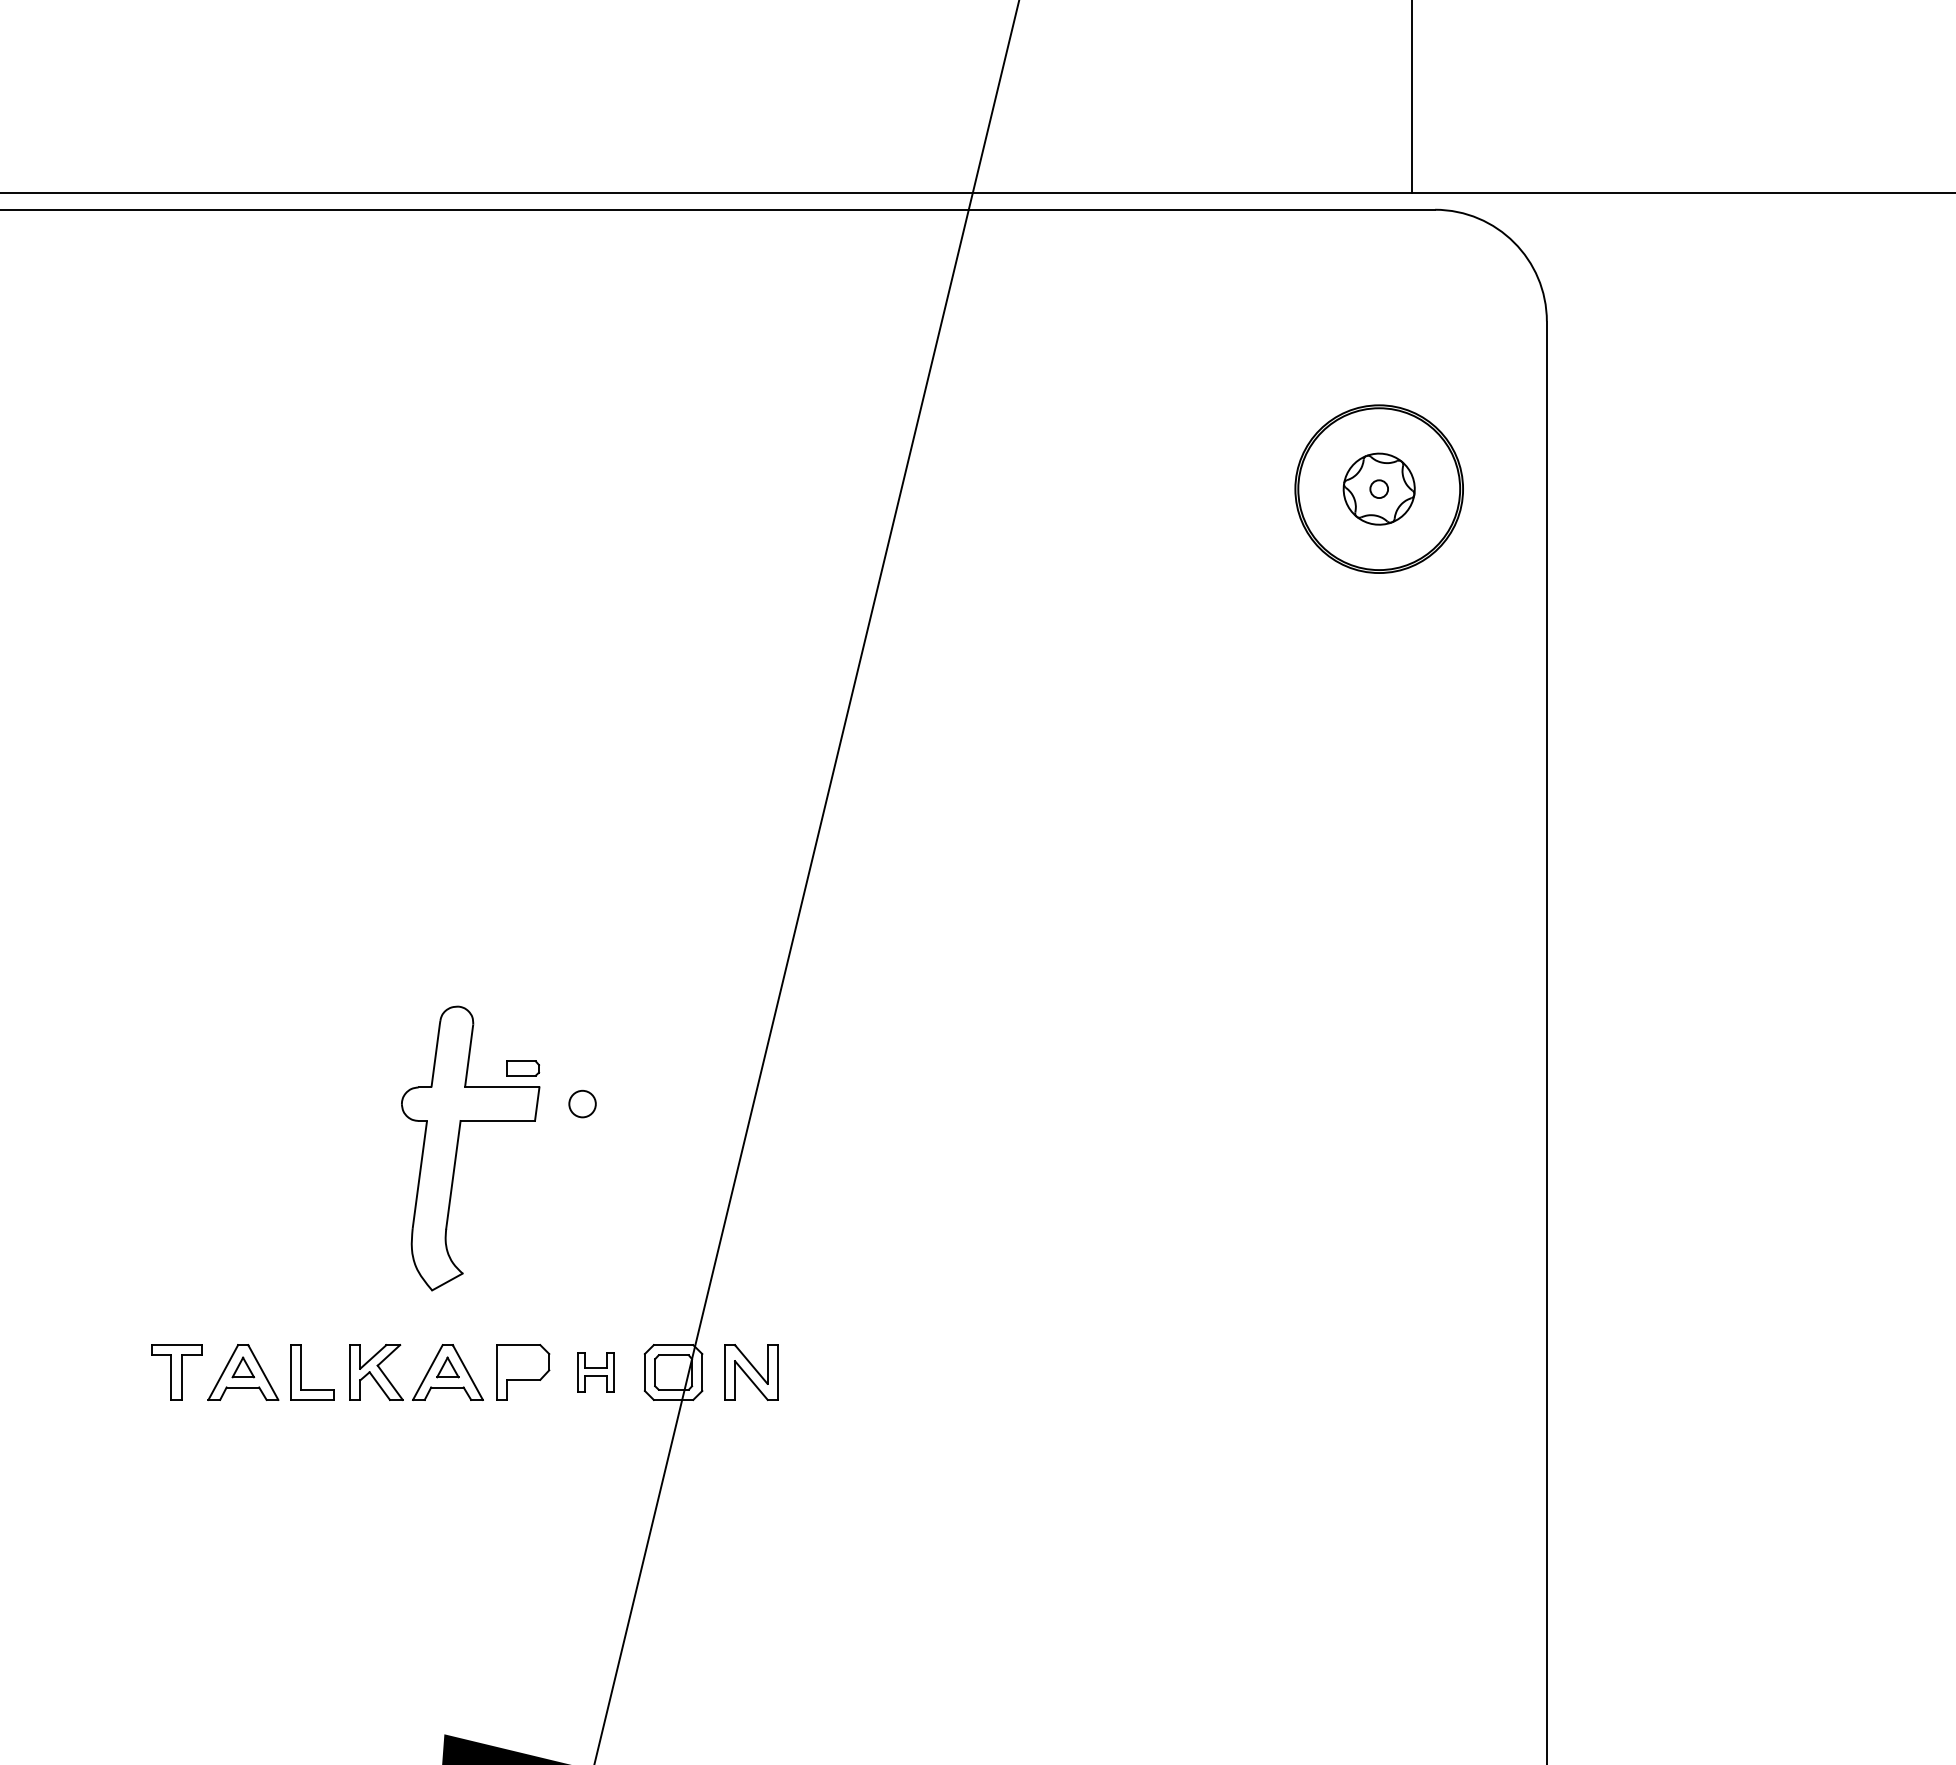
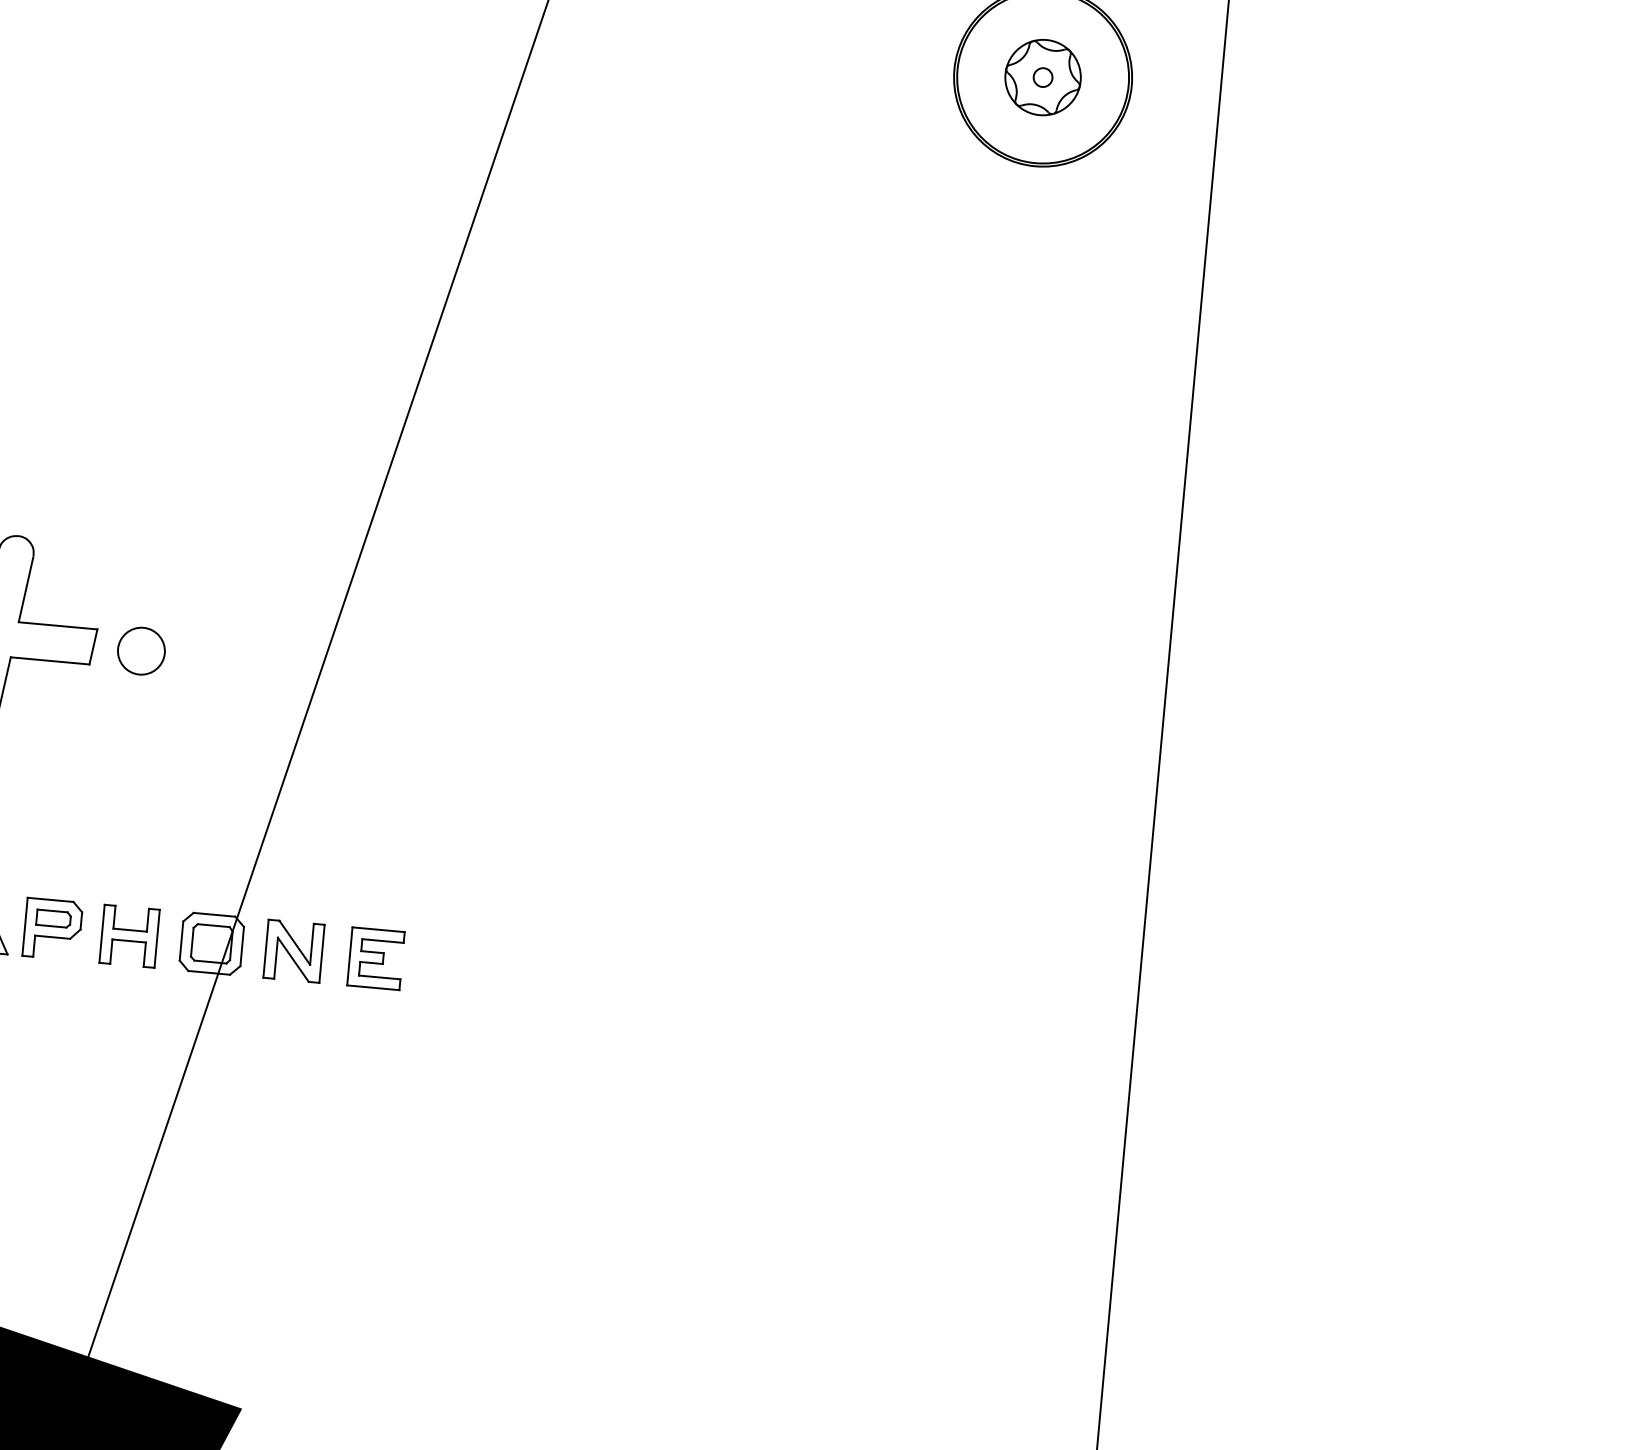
part: (523, 1068) -> (54, 918), moved
circle: (582, 1103) -> (141, 650), size x1.67
part: (595, 1372) -> (129, 936), size x1.43
part: (828, 1372) -> (375, 958), added

